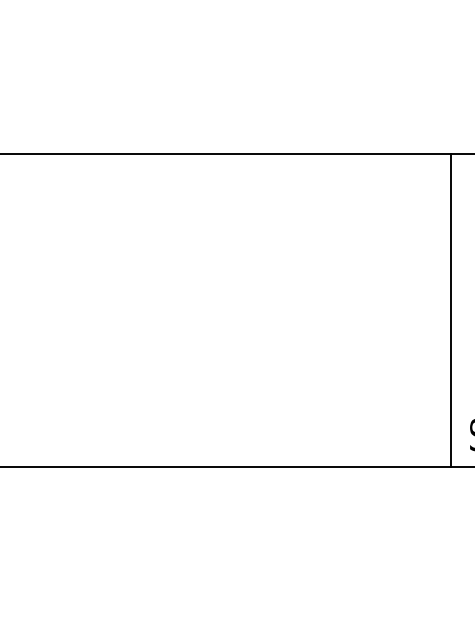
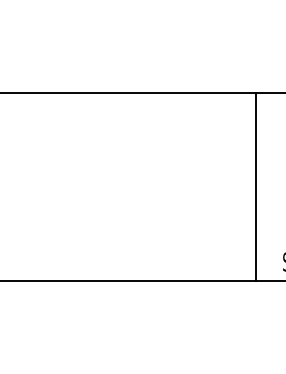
line: (450, 309) -> (255, 186), moved

